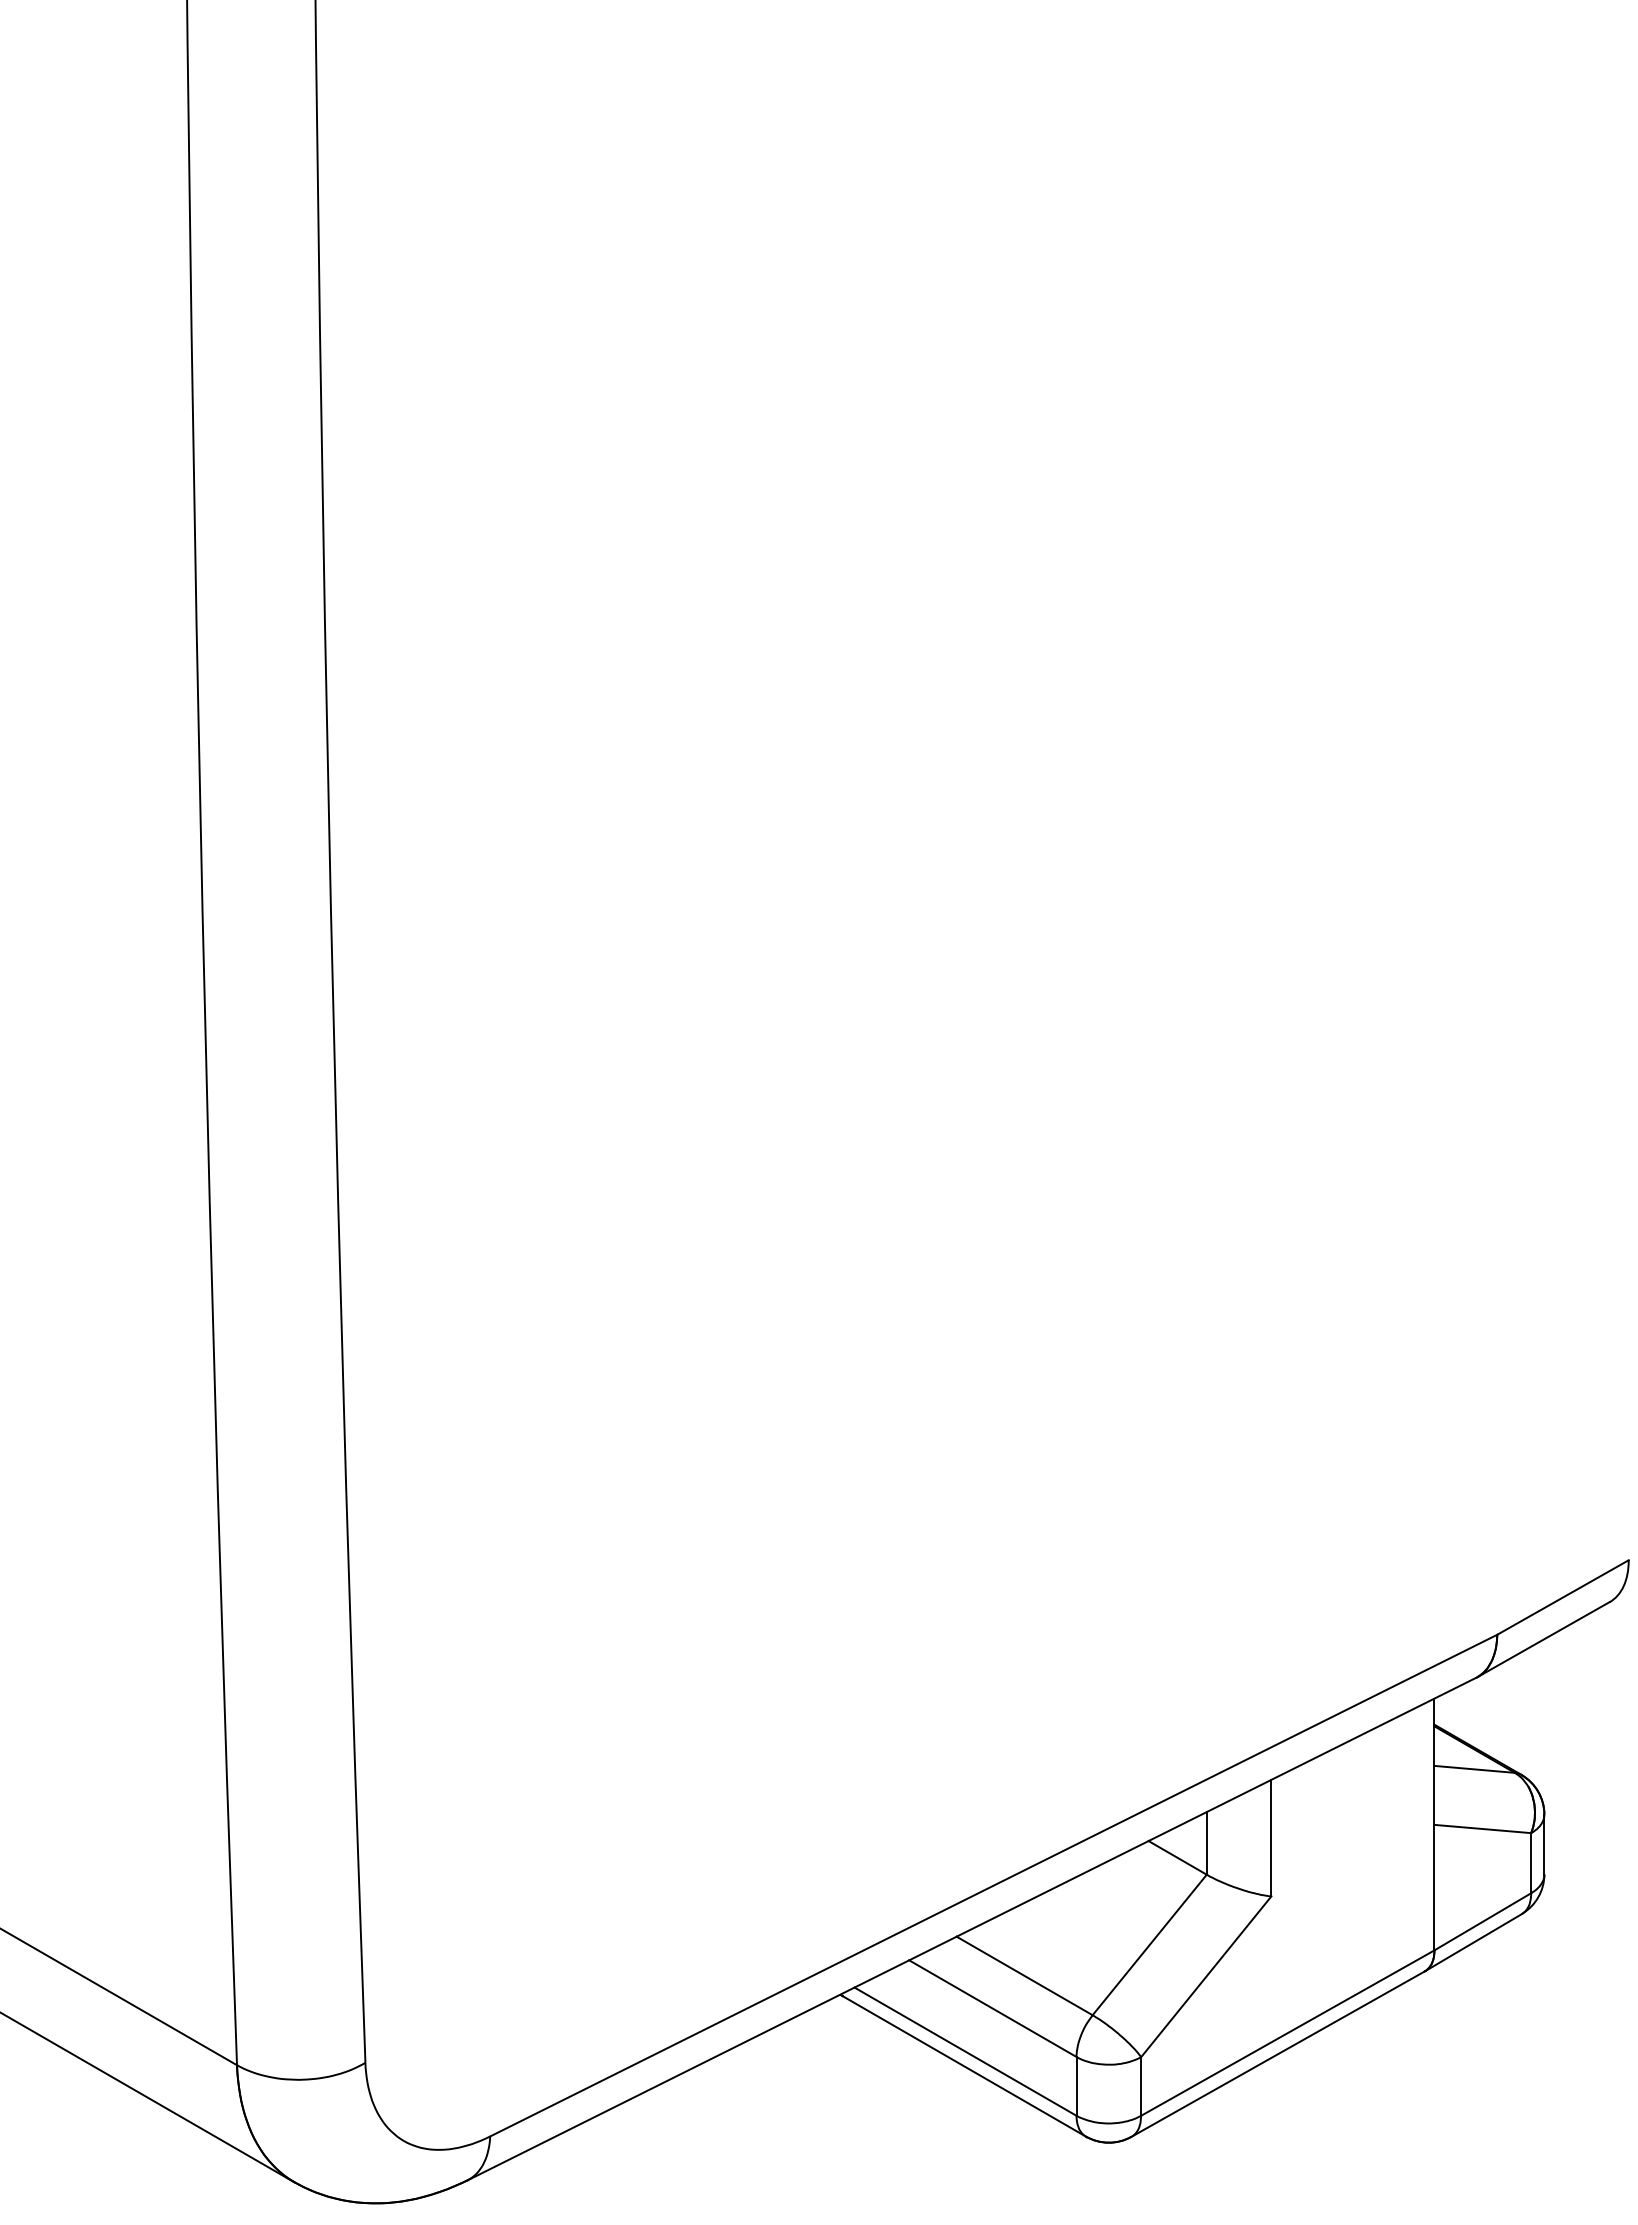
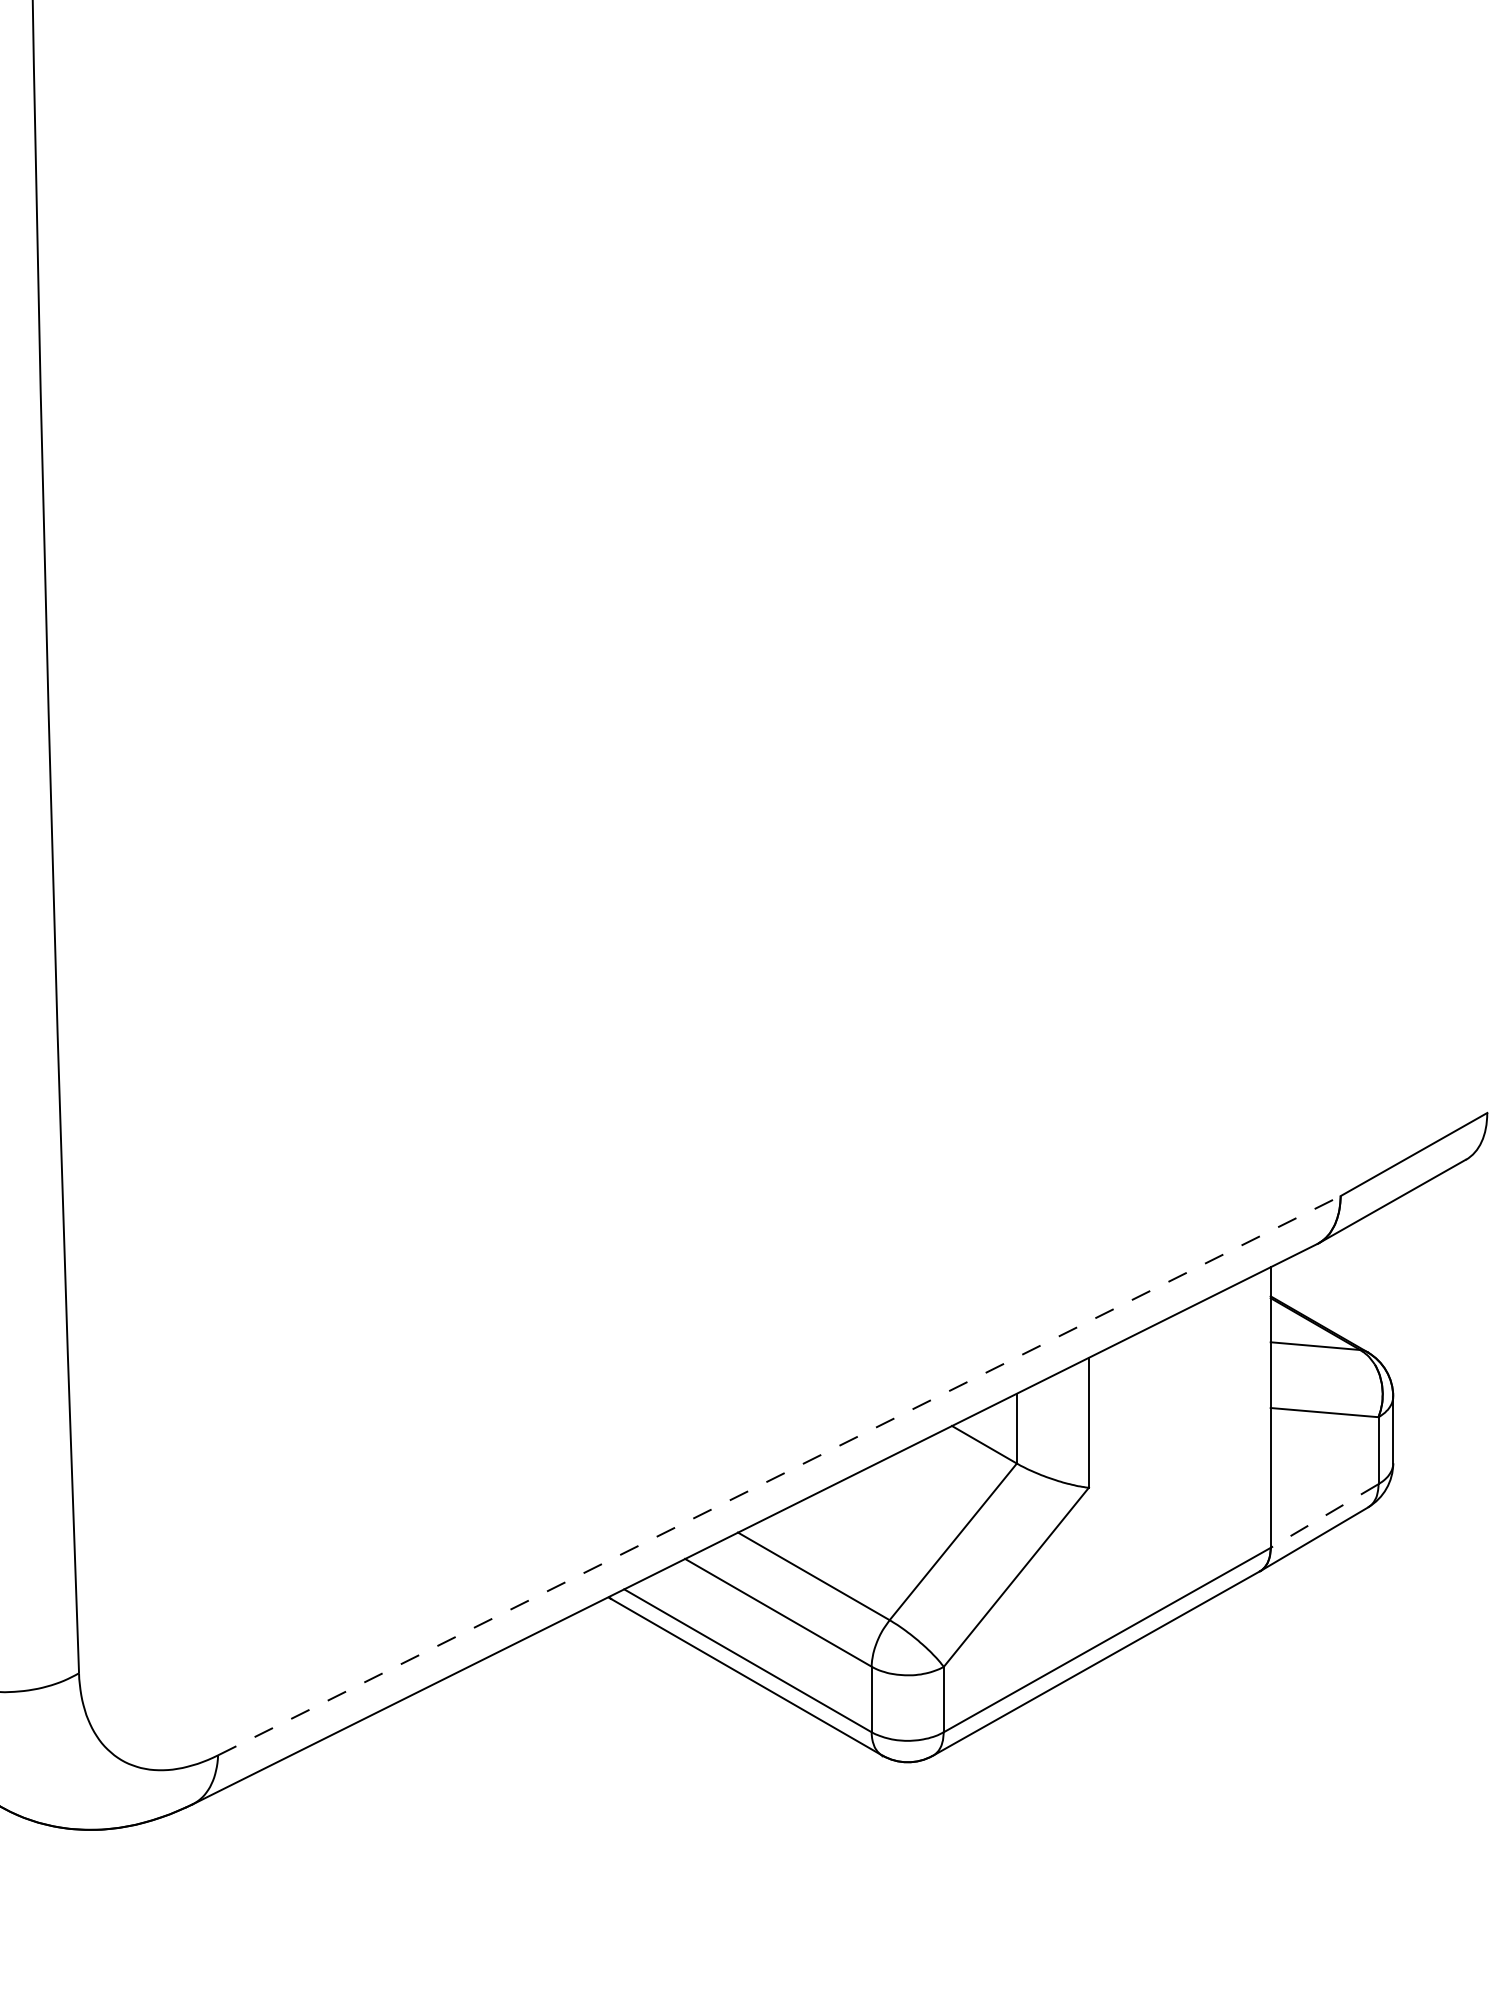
line: (993, 1885) -> (779, 1475), solid -> dashed
line: (1482, 1922) -> (1324, 1516), solid -> dashed

